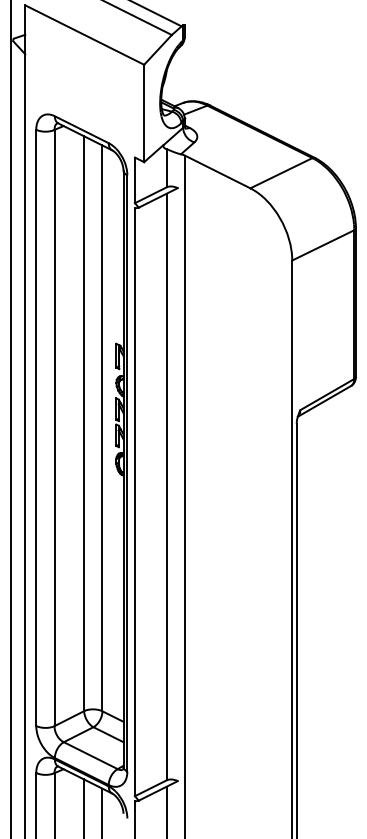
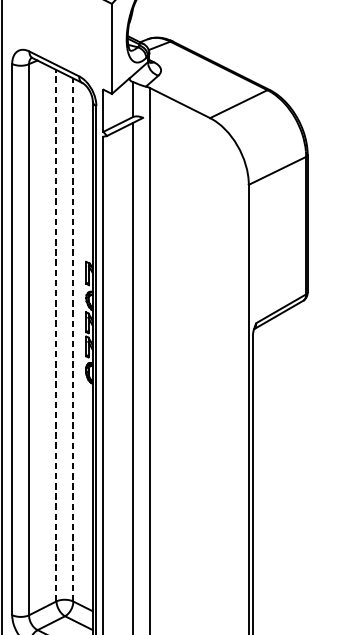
line: (84, 423) -> (56, 335), solid -> dashed
line: (102, 428) -> (73, 340), solid -> dashed

